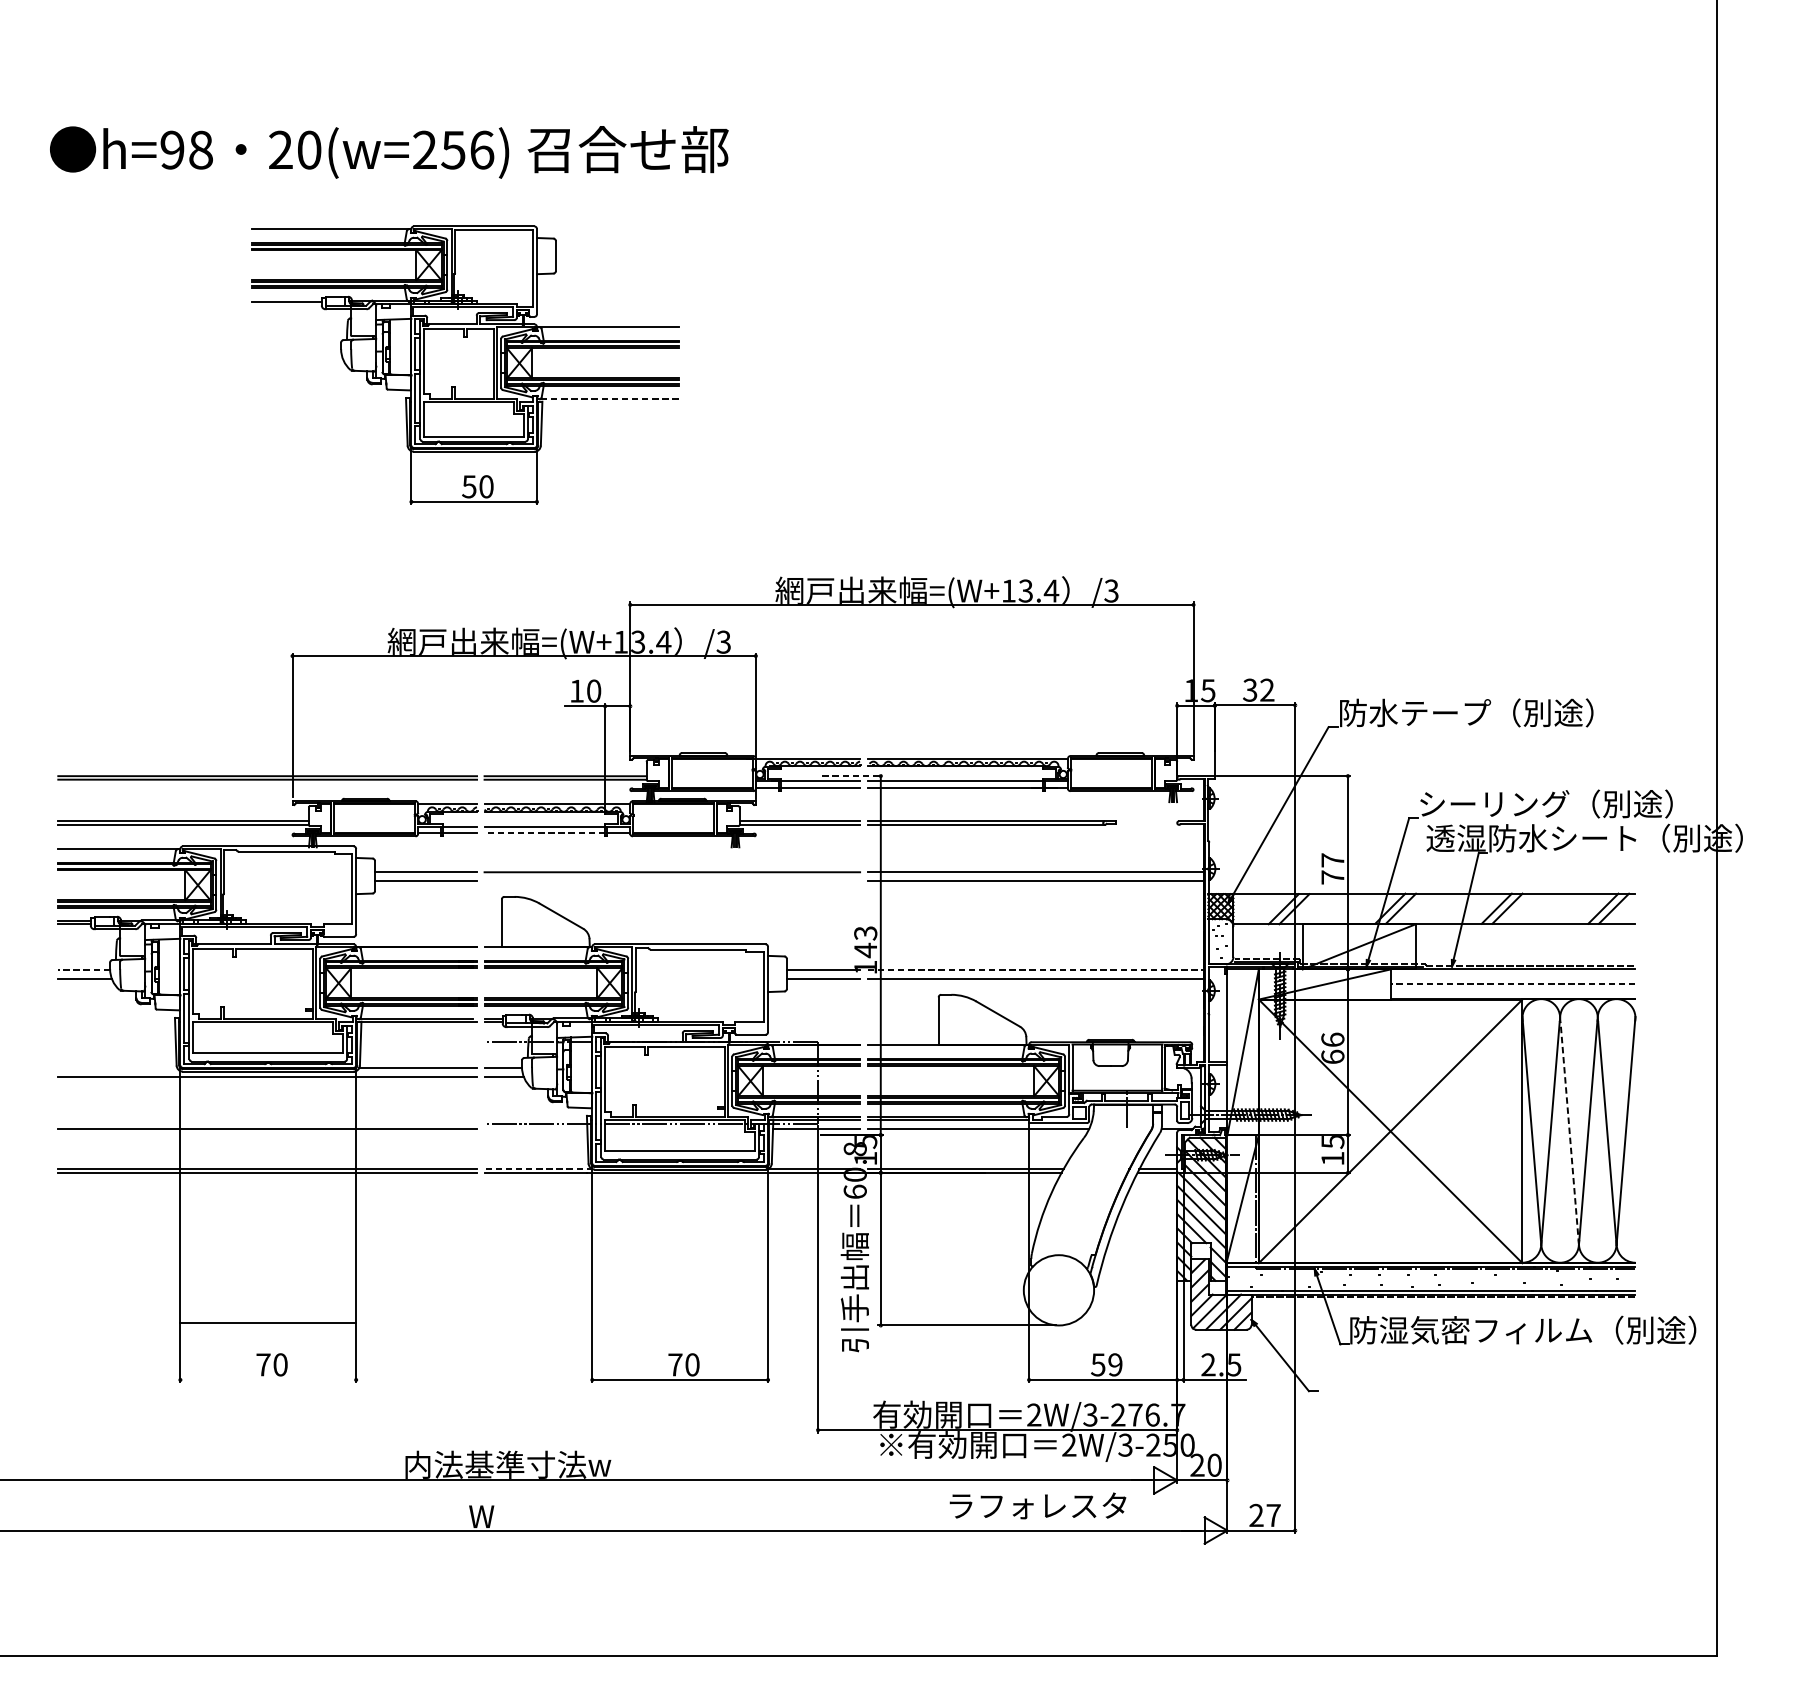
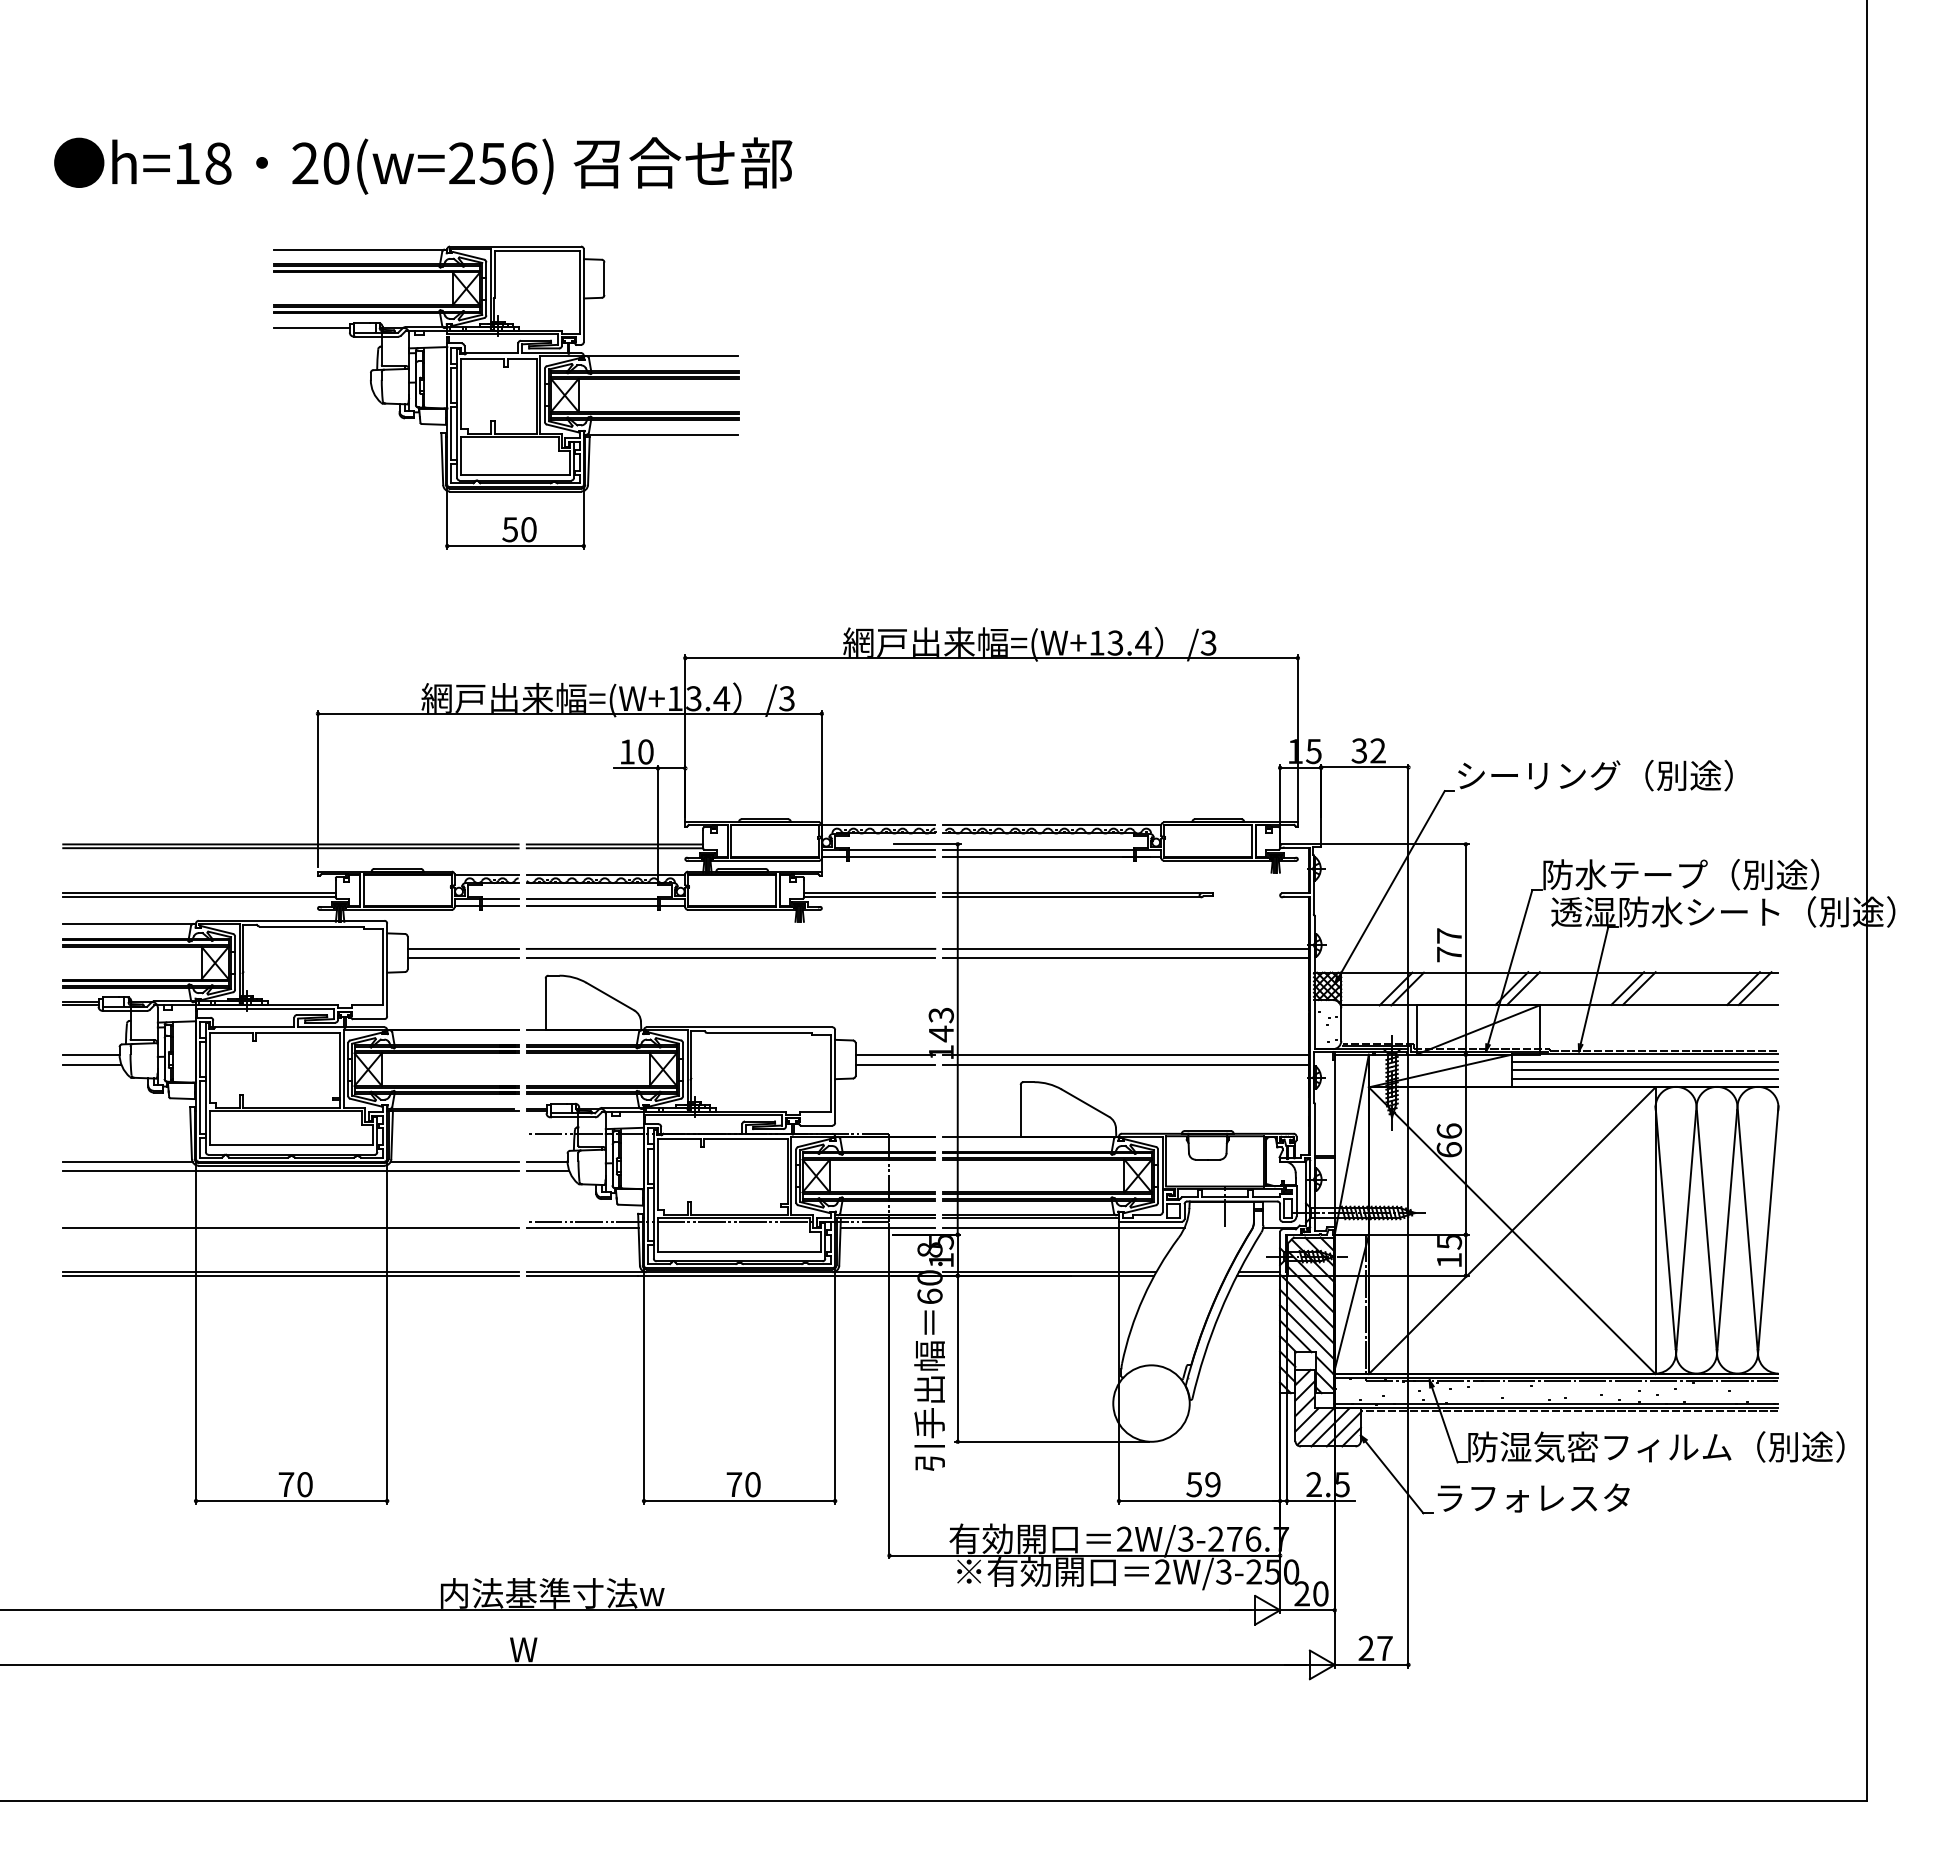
text: (172, 150) -> (187, 163), h=98 -> h=18
line: (607, 399) -> (660, 434), dashed -> solid
text: (1415, 712) -> (1539, 775), 防水テープ（別途） -> シーリング（別途）
line: (852, 776) -> (927, 844), dashed -> solid
text: (1494, 803) -> (1625, 874), シーリング（別途） -> 防水テープ（別途）
line: (544, 833) -> (592, 906), dashed -> solid
line: (671, 881) -> (730, 958), added
line: (83, 970) -> (90, 1055), dashed -> solid
line: (1035, 970) -> (1126, 1055), dashed -> solid
line: (1513, 976) -> (1645, 1062), added
line: (1512, 984) -> (1644, 1070), dashed -> solid
line: (1513, 991) -> (1645, 1078), added
line: (117, 1067) -> (127, 1161), added
line: (535, 1129) -> (582, 1228), added
line: (1570, 1133) -> (1707, 1232), dashed -> solid
line: (538, 1168) -> (585, 1271), dashed -> solid
line: (268, 1323) -> (291, 1501), moved
text: (1037, 1505) -> (1533, 1497), moved

